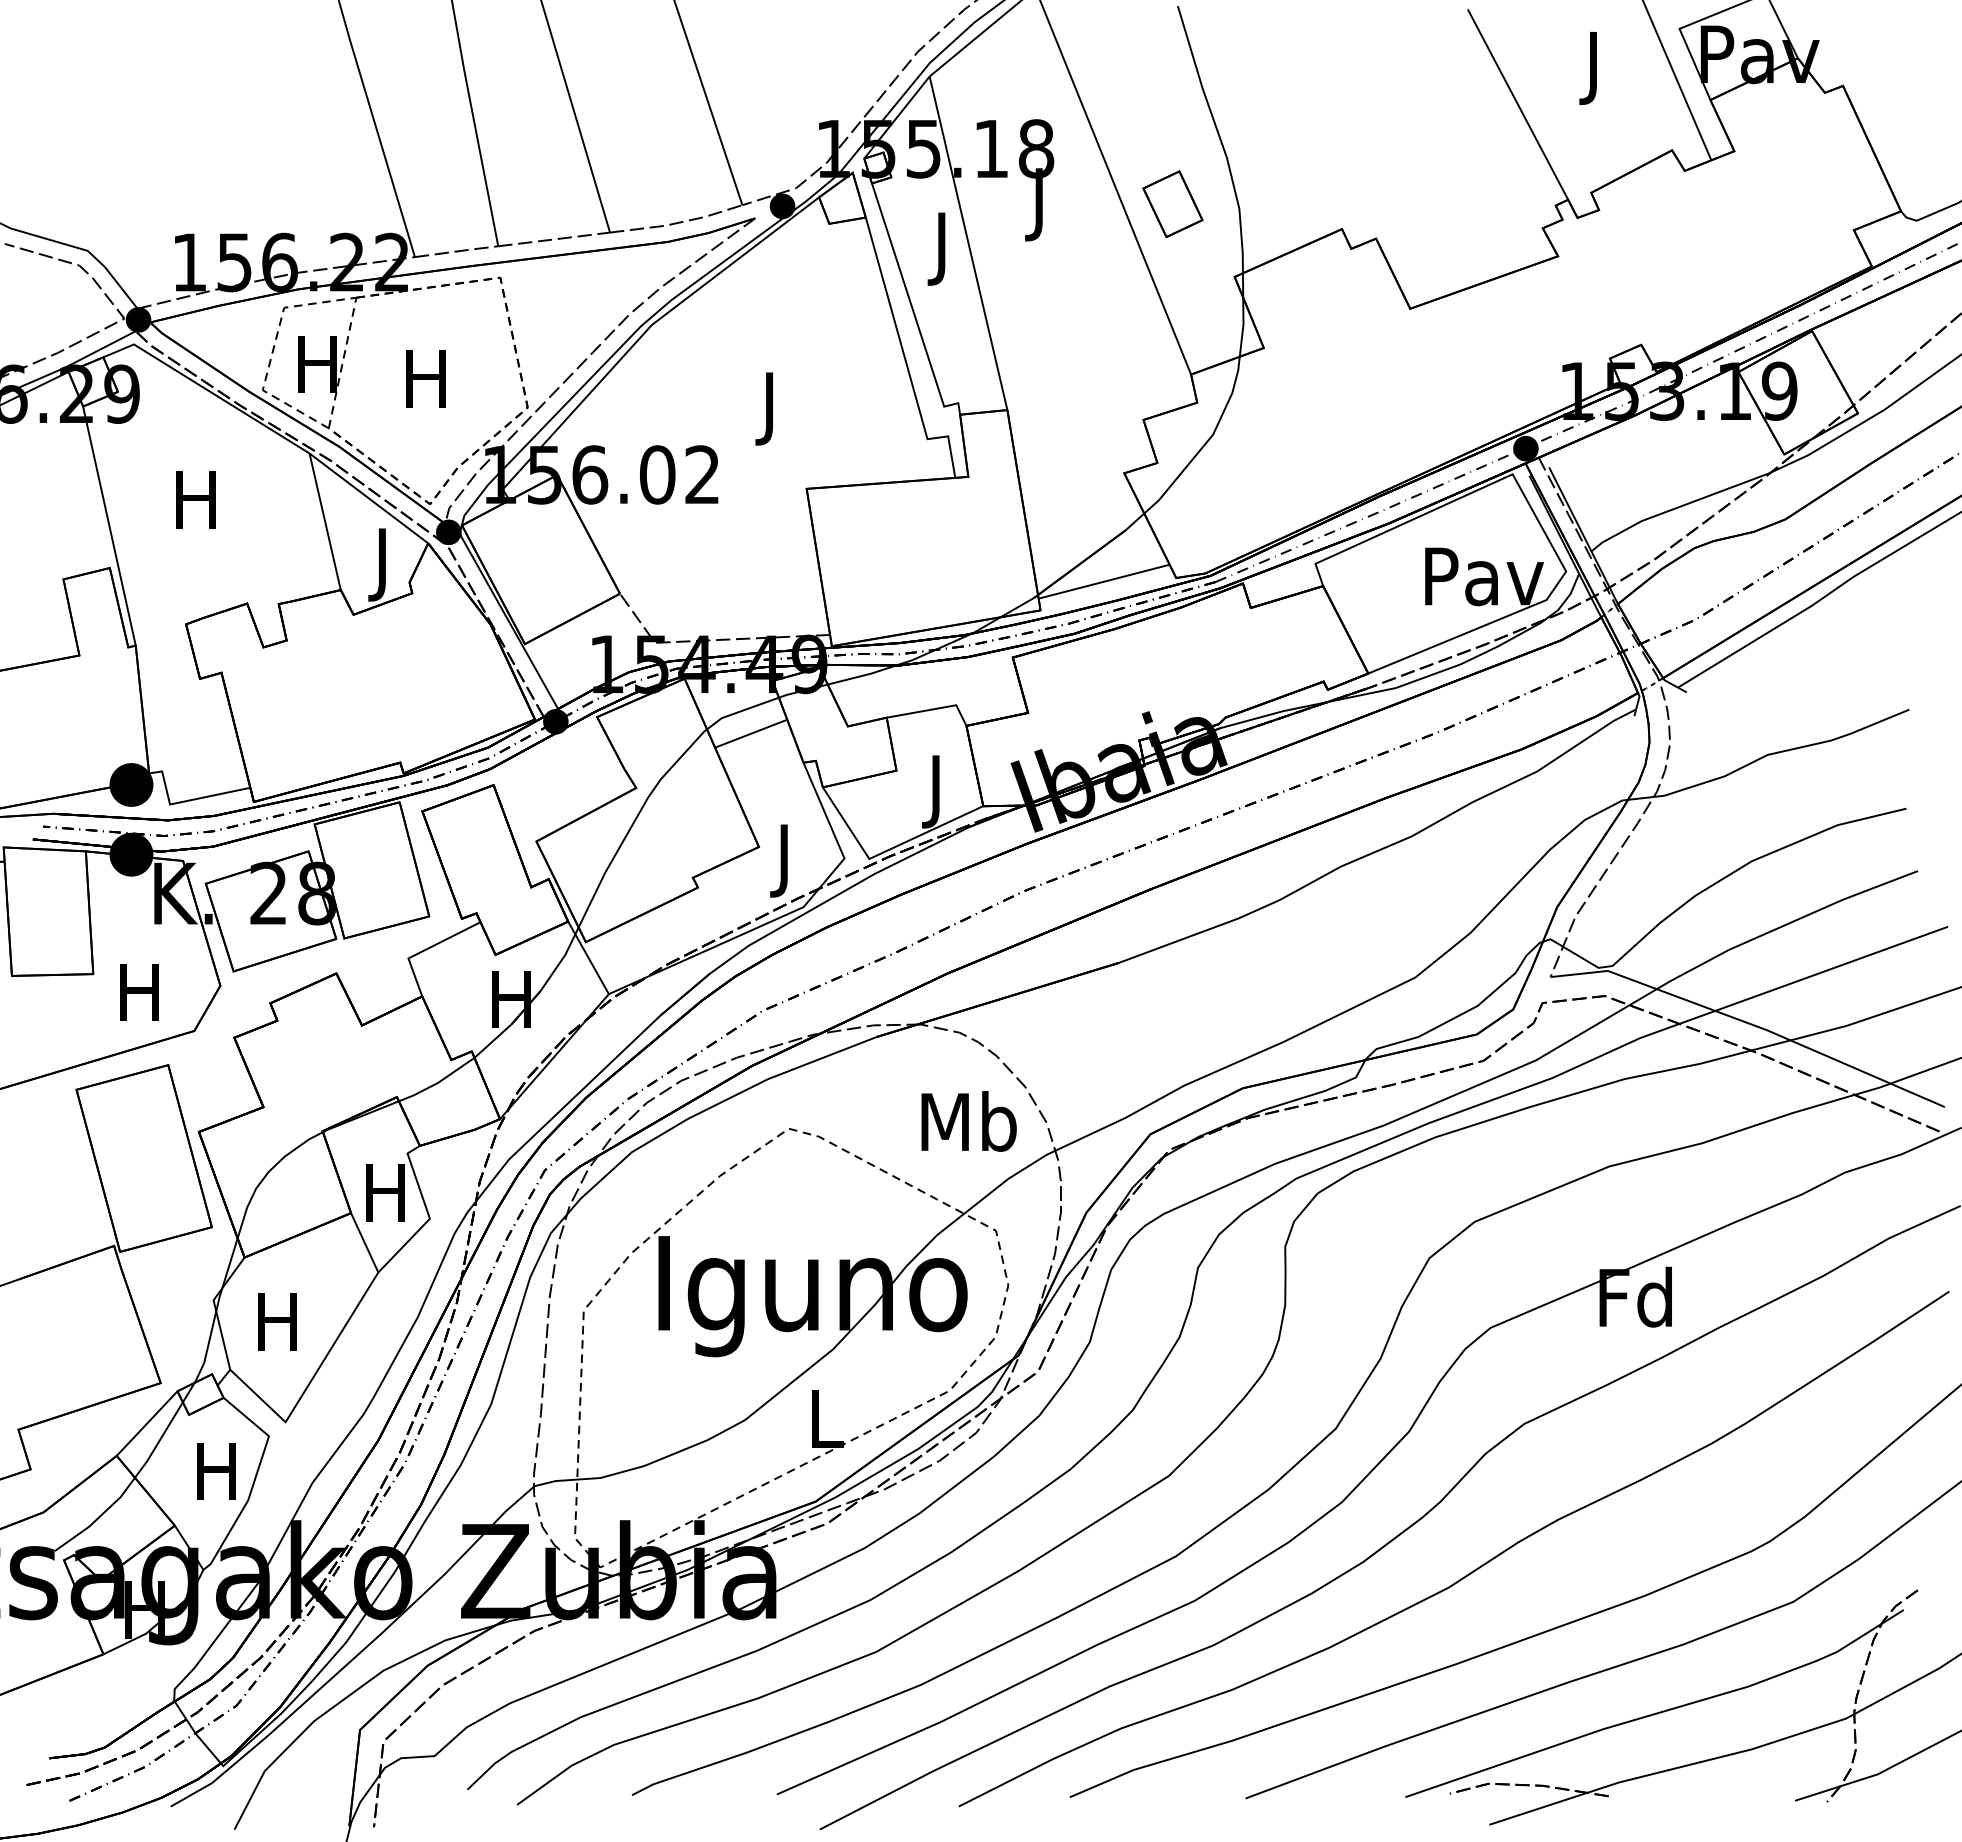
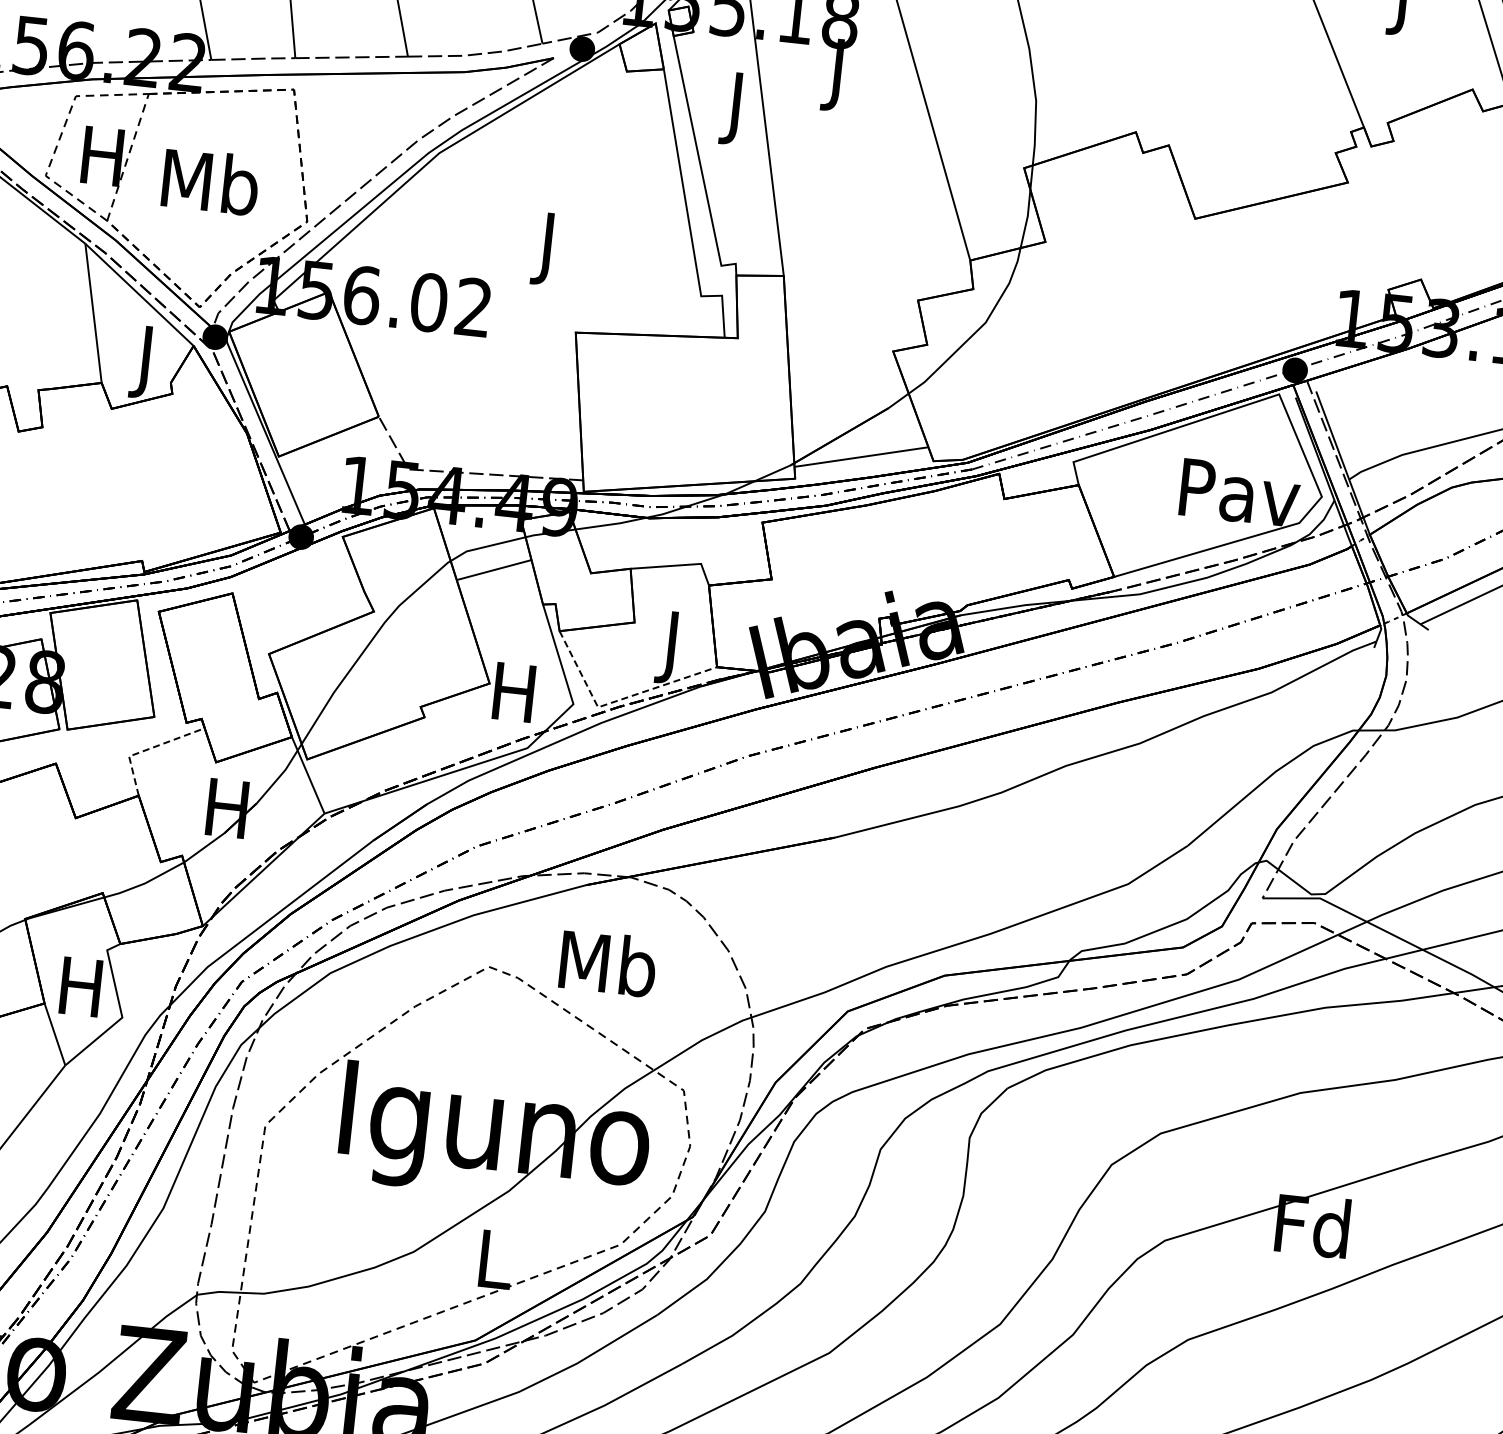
part: (1172, 204) -> (970, 89), removed
text: (427, 378) -> (210, 181), H -> Mb
line: (887, 850) -> (617, 700), solid -> dashed
text: (784, 860) -> (513, 699), J -> H
line: (426, 949) -> (148, 749), solid -> dashed
text: (968, 1121) -> (607, 963), moved

